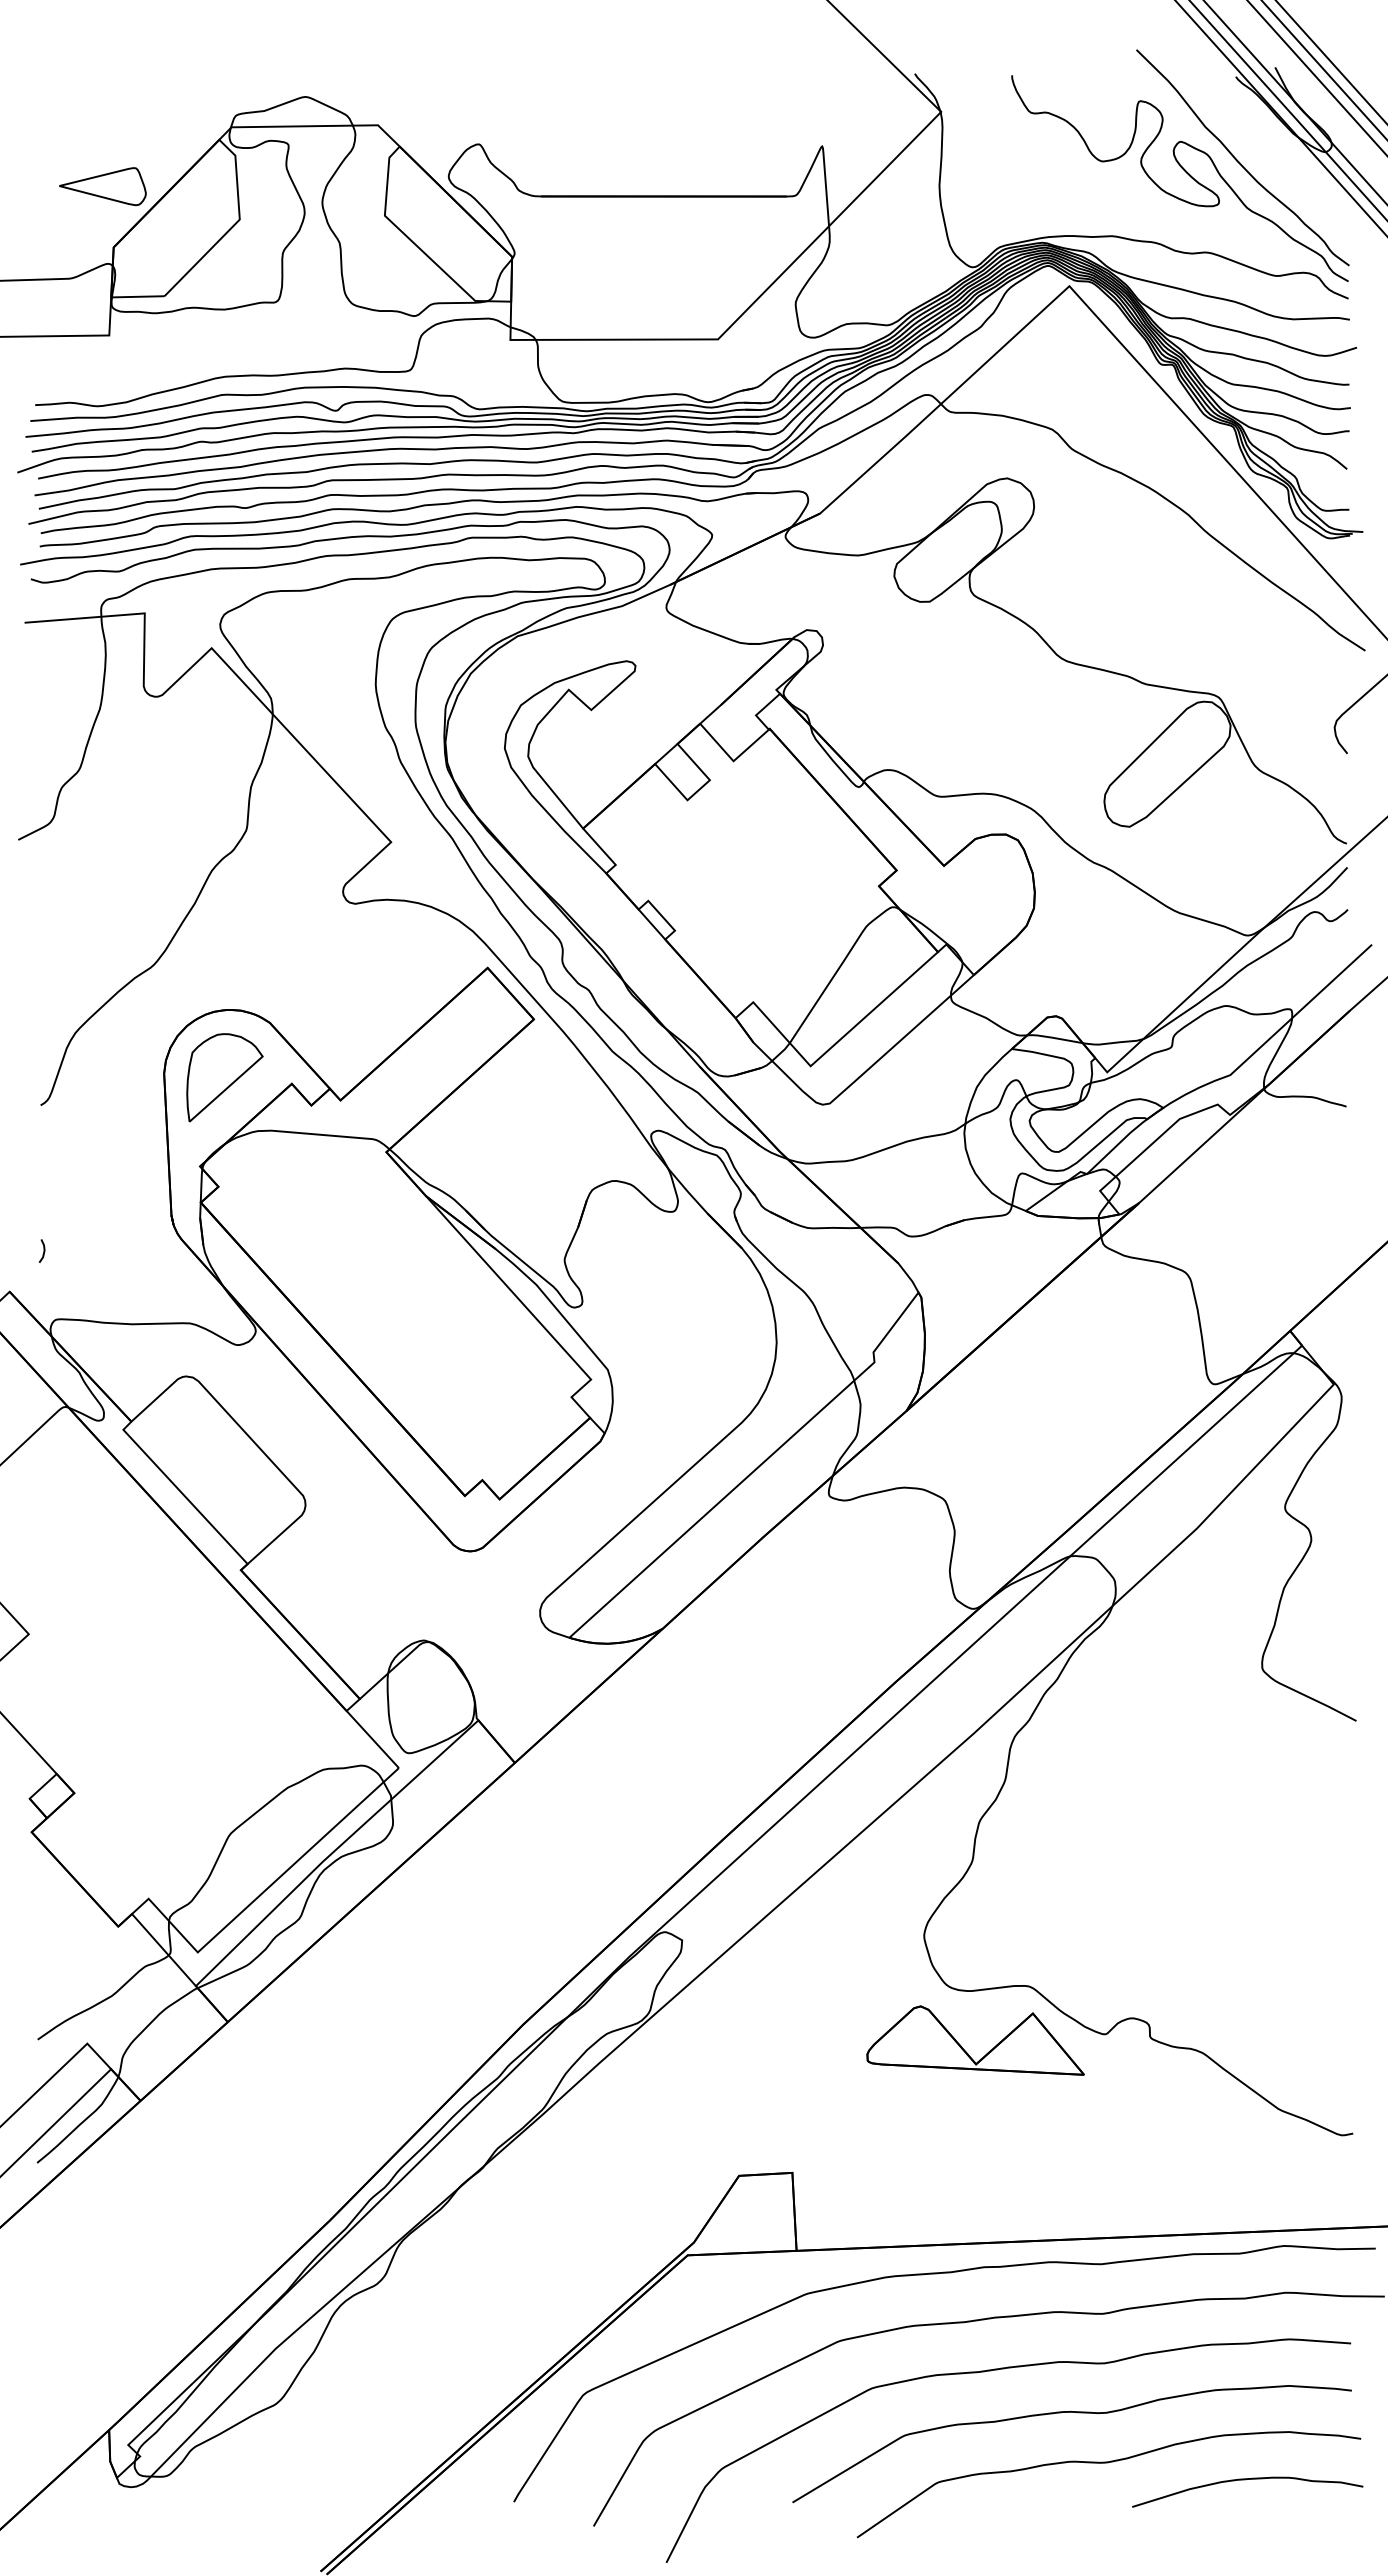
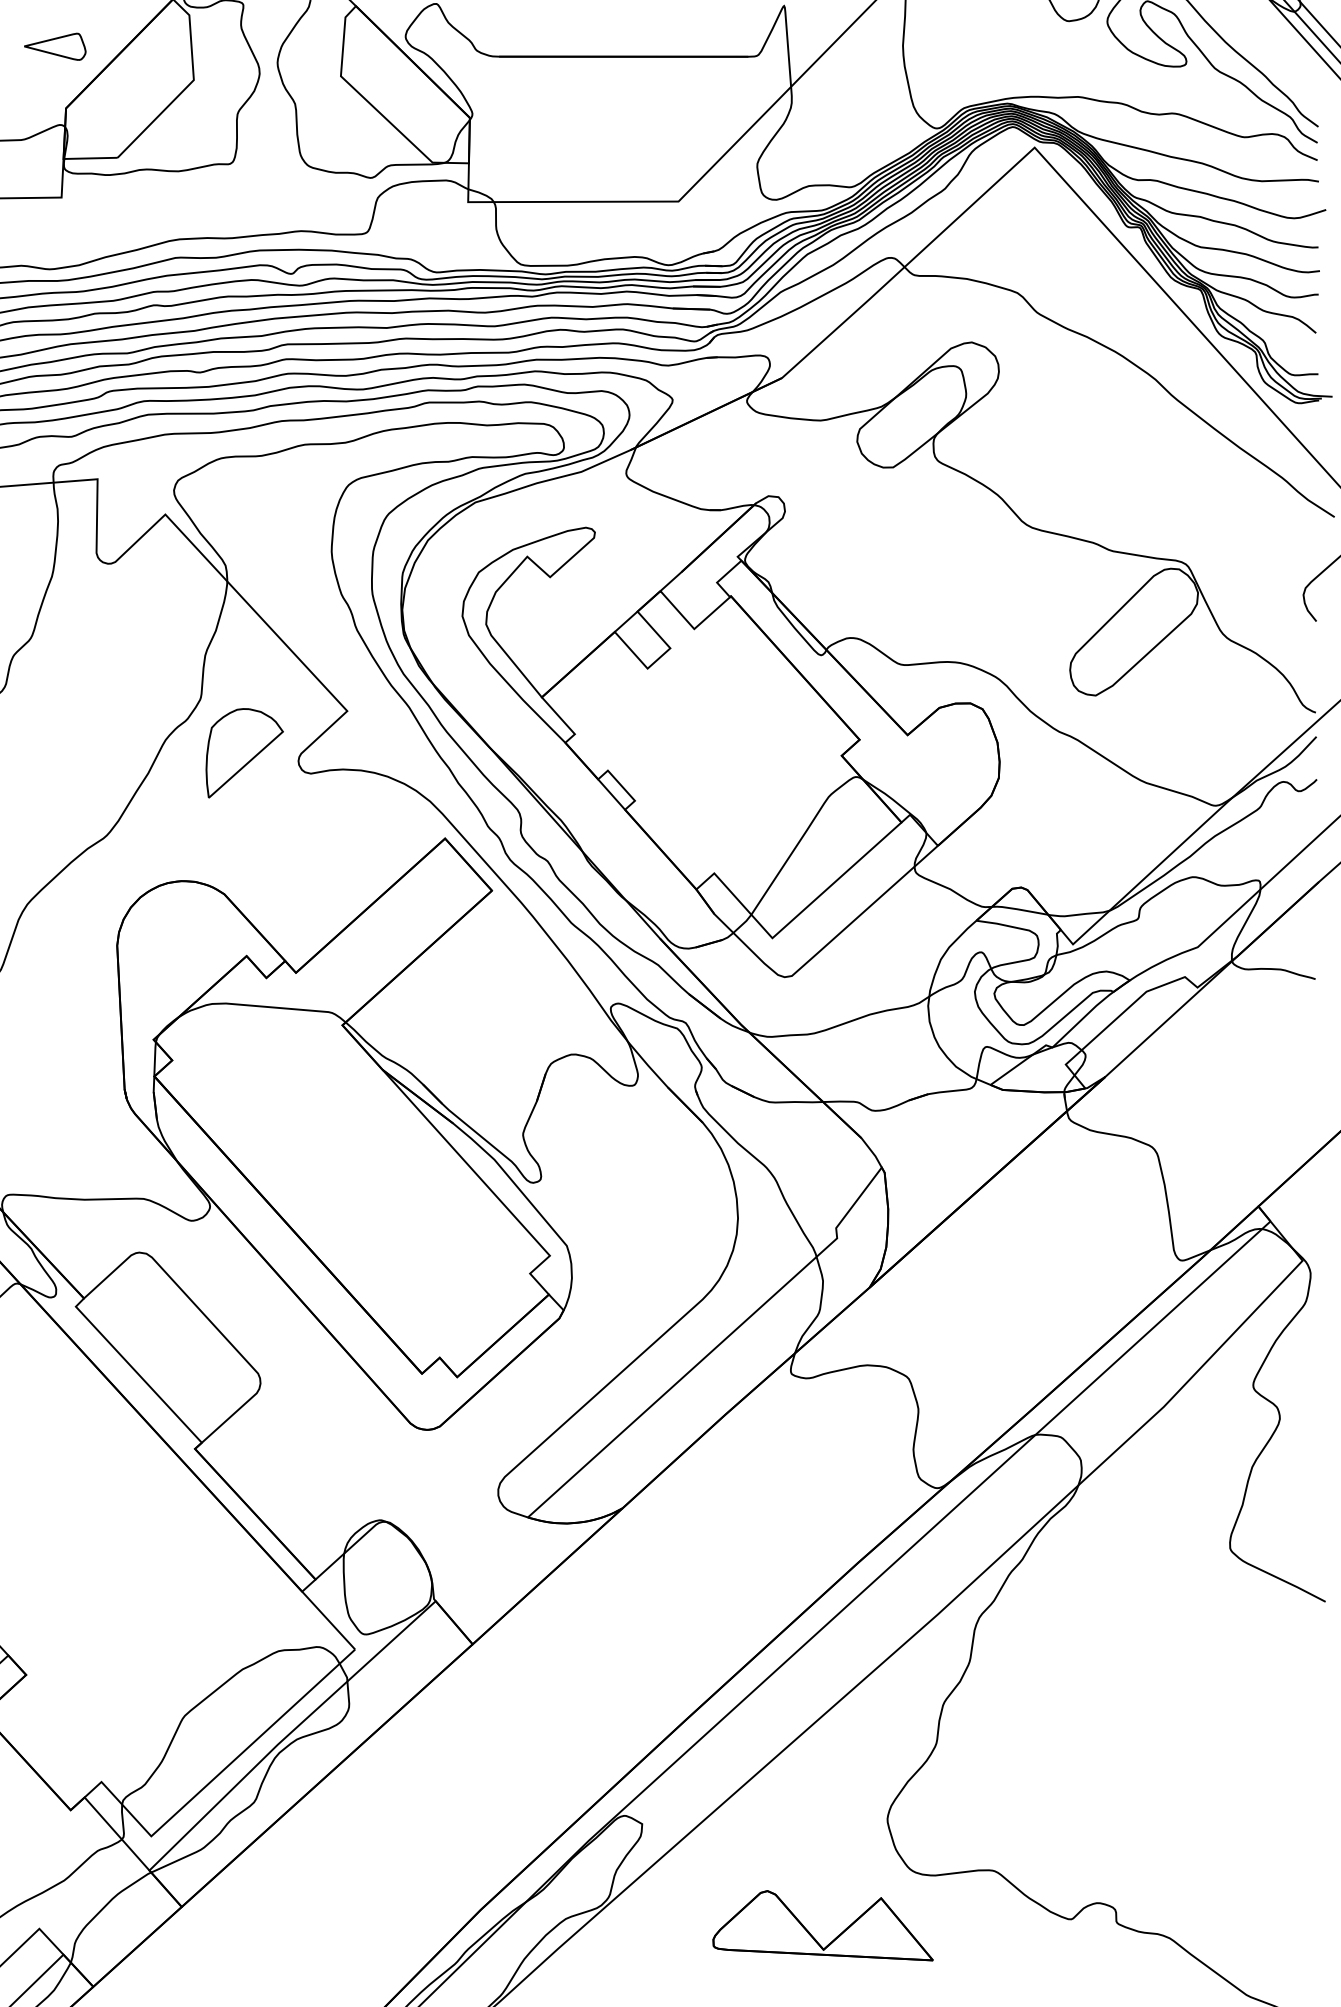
part: (102, 186) -> (54, 46), size x0.7
part: (224, 1077) -> (244, 753), moved
part: (965, 2050) -> (812, 1935), moved

